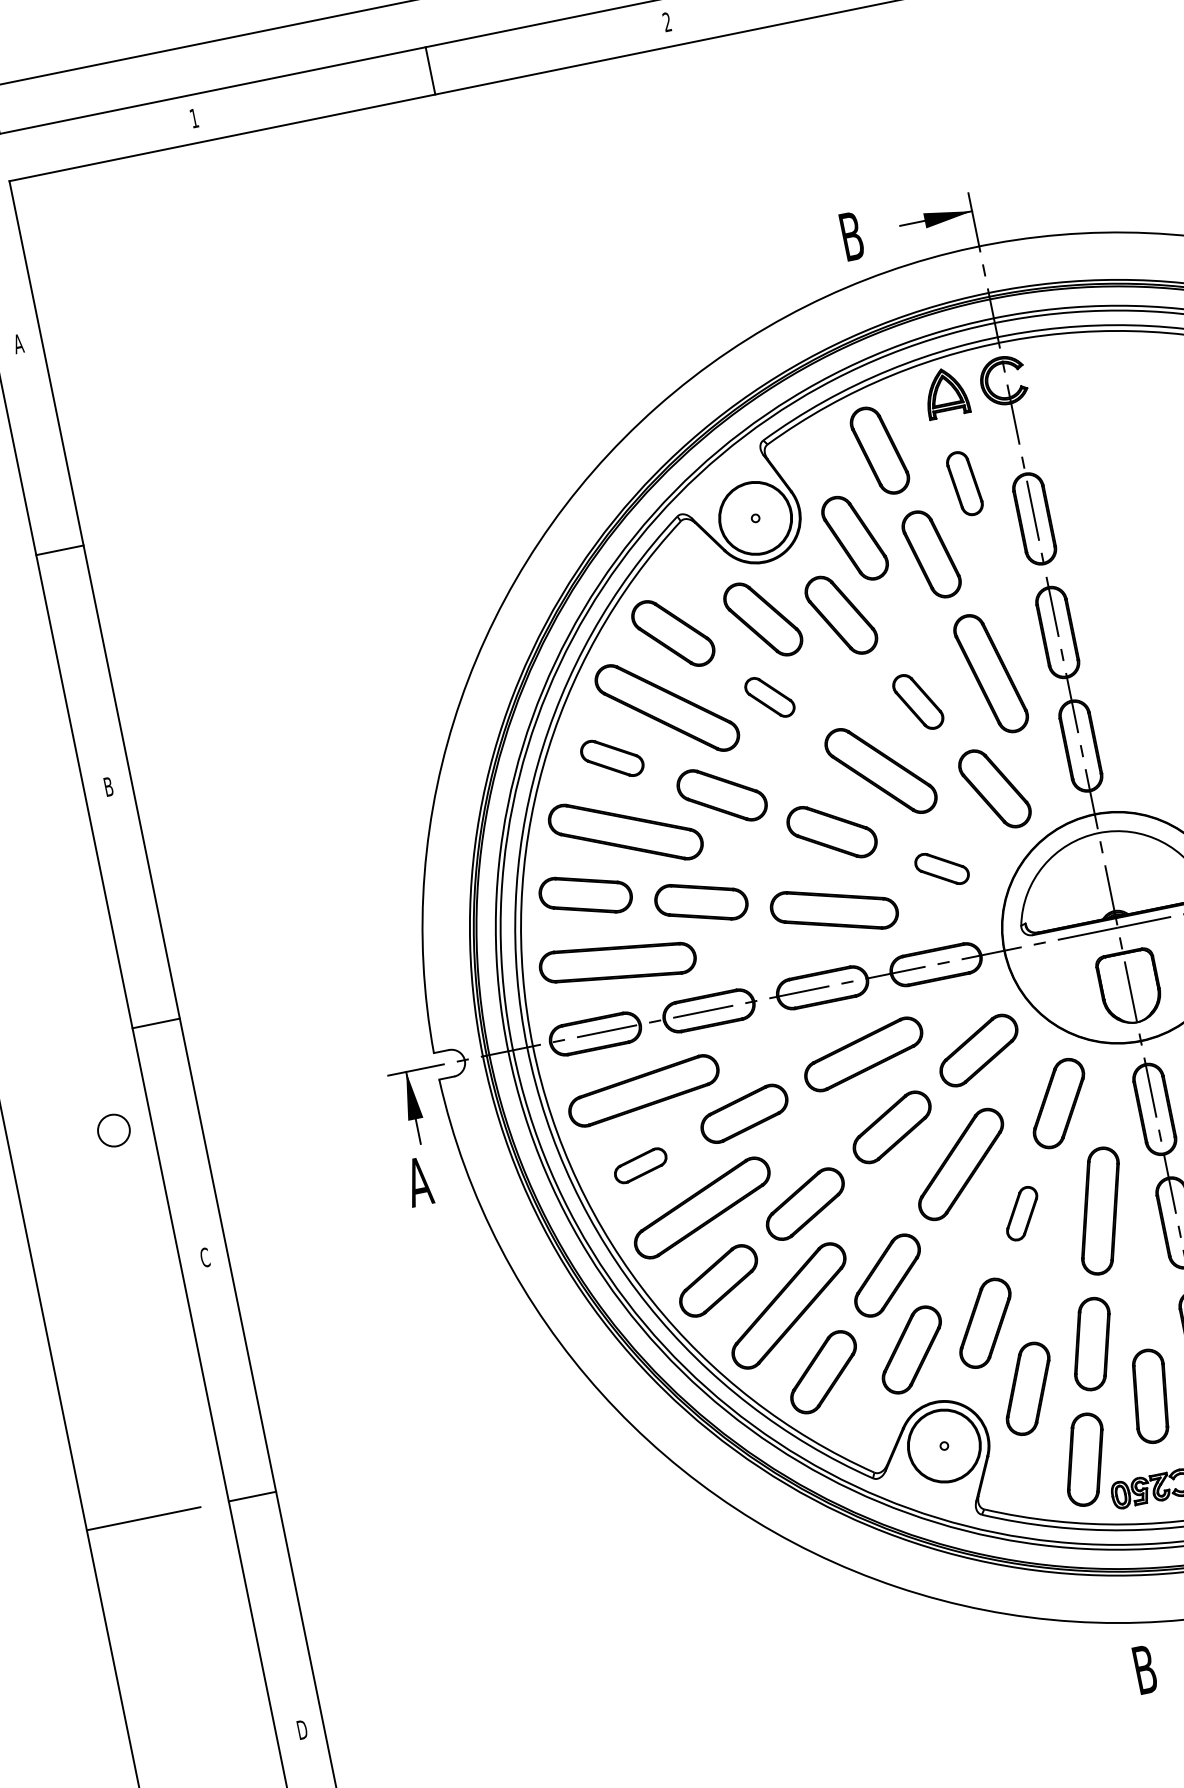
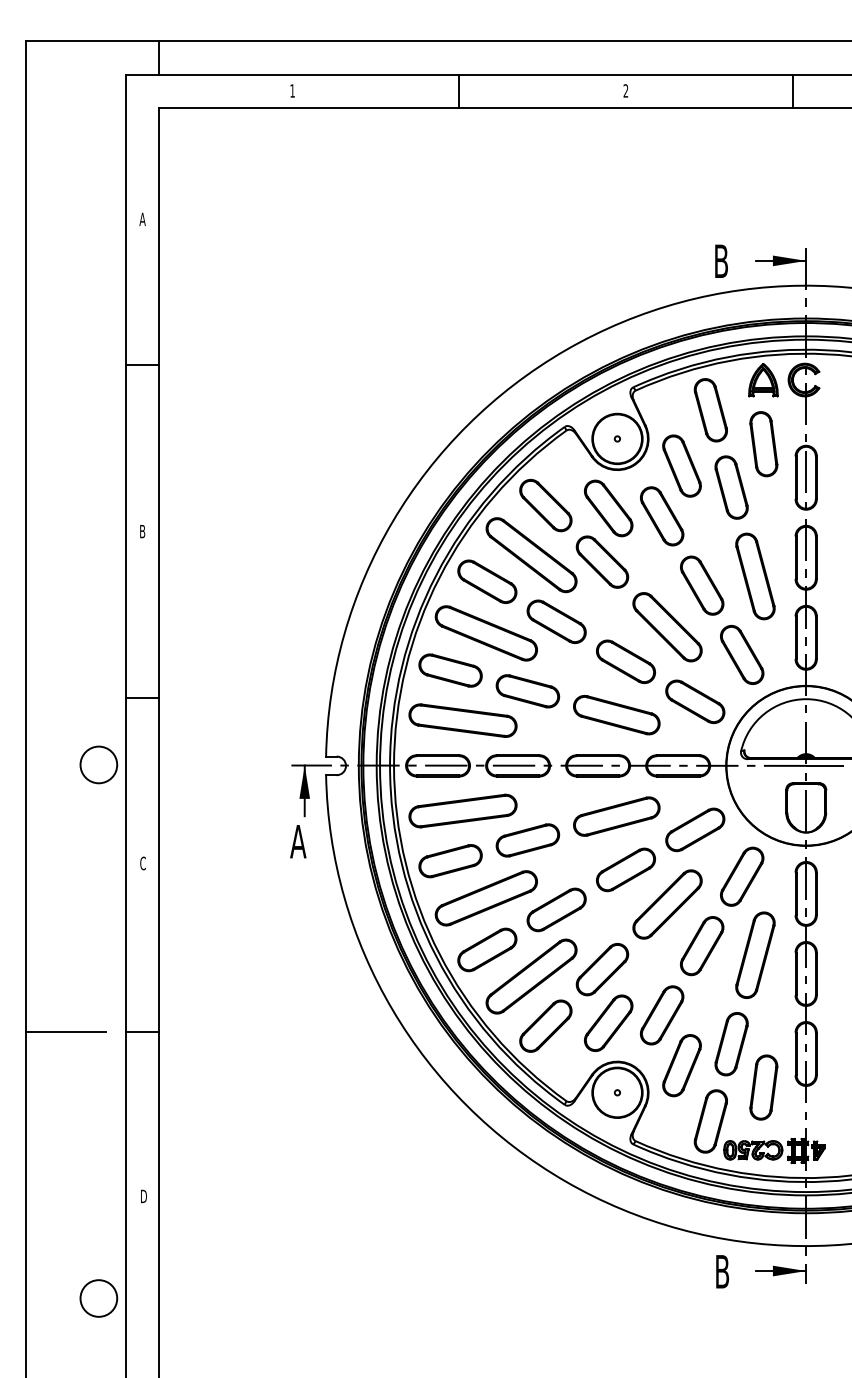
part: (964, 484) -> (763, 444), size x1.43
part: (769, 696) -> (602, 561), size x1.67
part: (918, 701) -> (702, 585), size x1.43
part: (612, 758) -> (487, 581), size x1.43
part: (942, 868) -> (695, 701), size x1.67
circle: (113, 1130) -> (98, 764), size x1.67
part: (640, 1166) -> (450, 861), size x1.67
part: (1021, 1214) -> (701, 946), size x1.67

